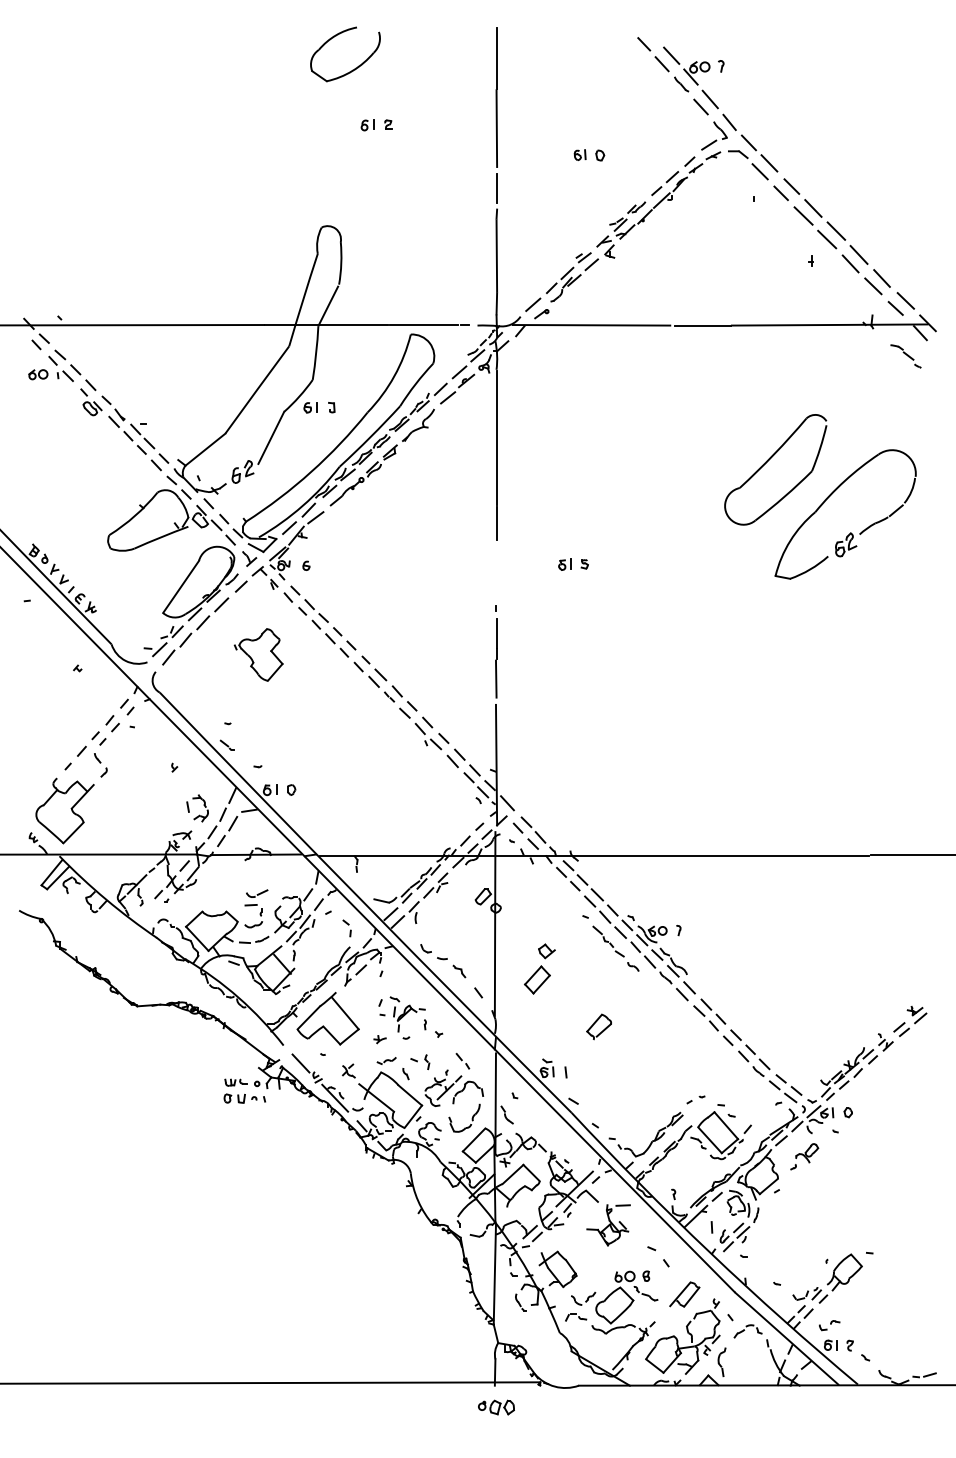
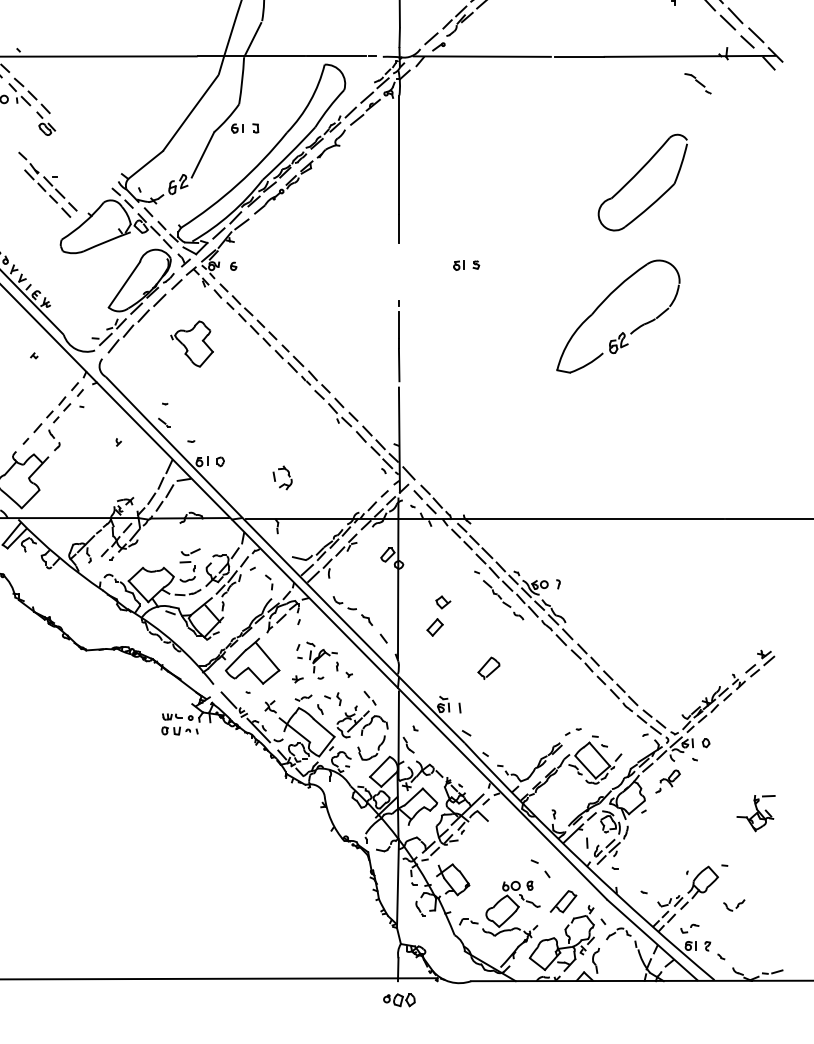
part: (905, 356) -> (697, 83), moved
part: (135, 433) -> (48, 184), moved
part: (850, 532) -> (622, 332), moved
part: (199, 814) -> (284, 483), moved
part: (537, 979) -> (435, 627), size x0.7
part: (608, 1225) -> (756, 813), moved
part: (583, 1298) -> (734, 905), moved

